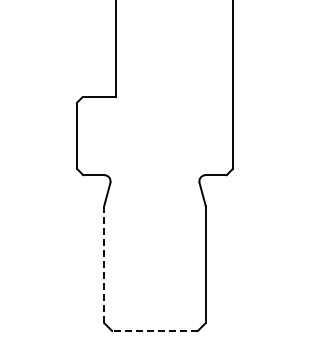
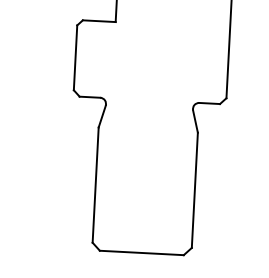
line: (104, 264) -> (95, 185), dashed -> solid
line: (155, 331) -> (142, 253), dashed -> solid

